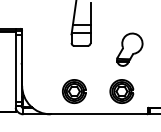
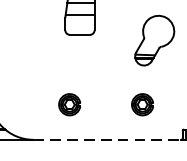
part: (74, 91) -> (69, 104), size x0.6
part: (121, 91) -> (141, 104), size x0.6
line: (99, 114) -> (108, 139), solid -> dashed

